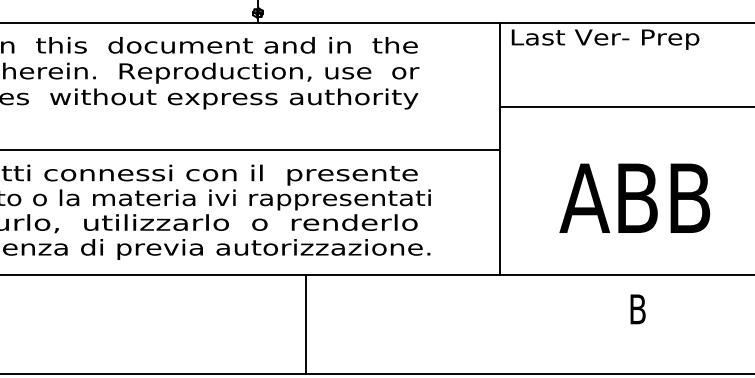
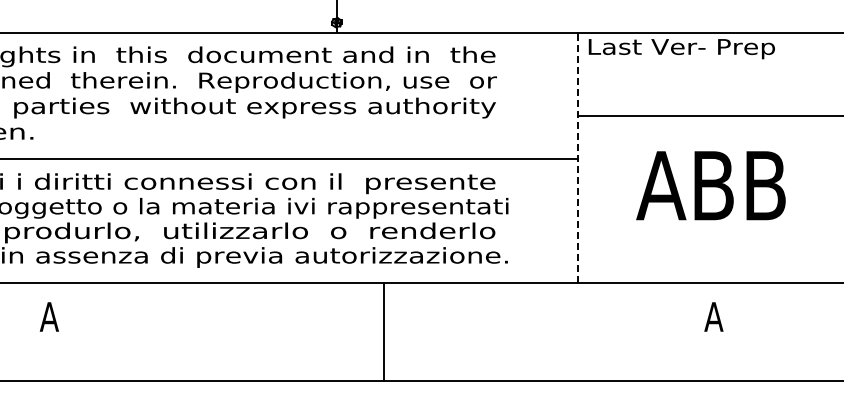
line: (500, 148) -> (577, 157), solid -> dashed
text: (634, 198) -> (710, 185), moved
text: (637, 308) -> (713, 316), B -> A

